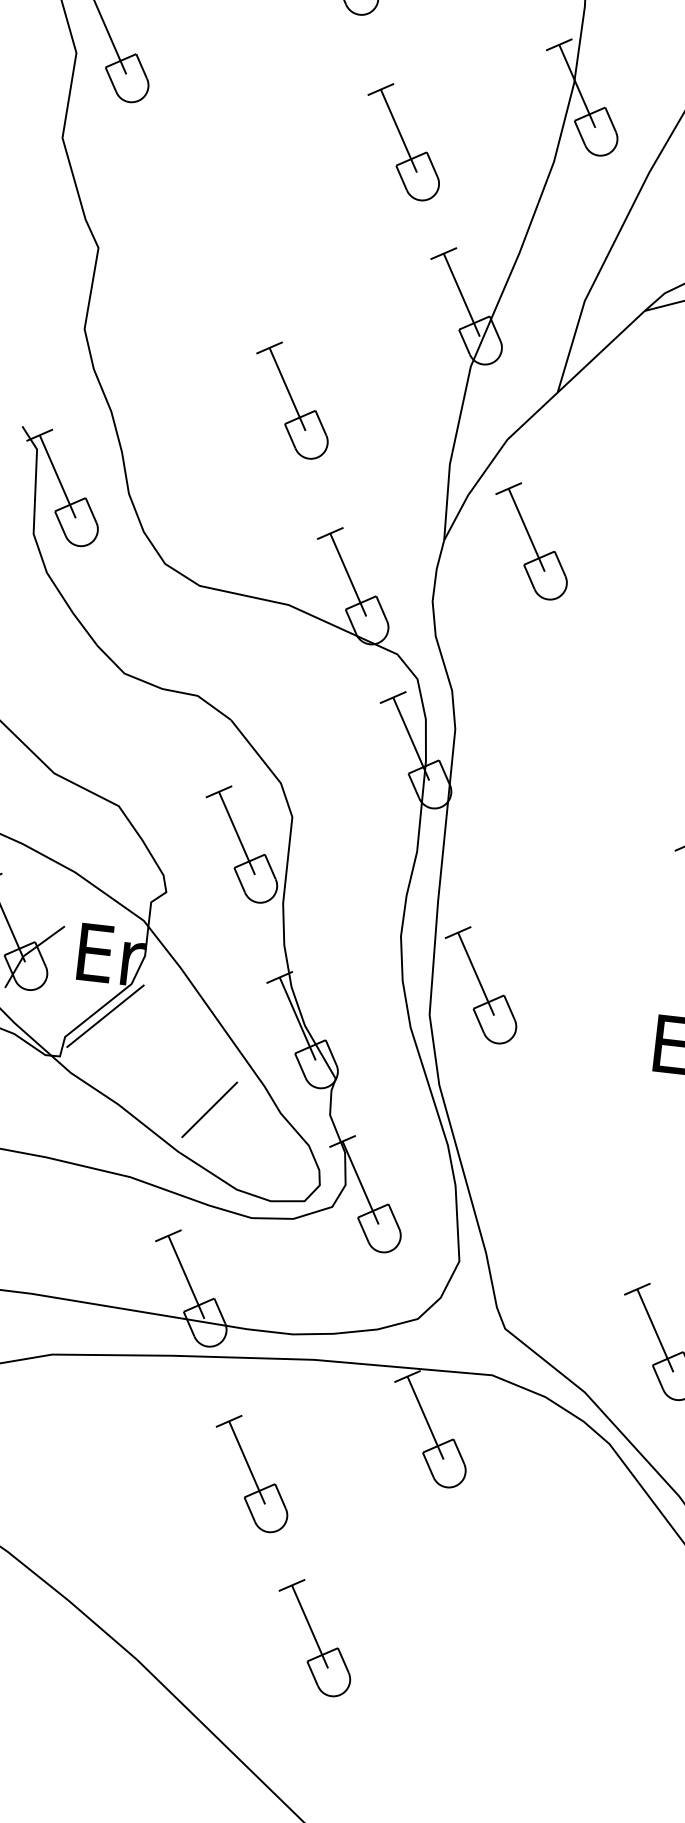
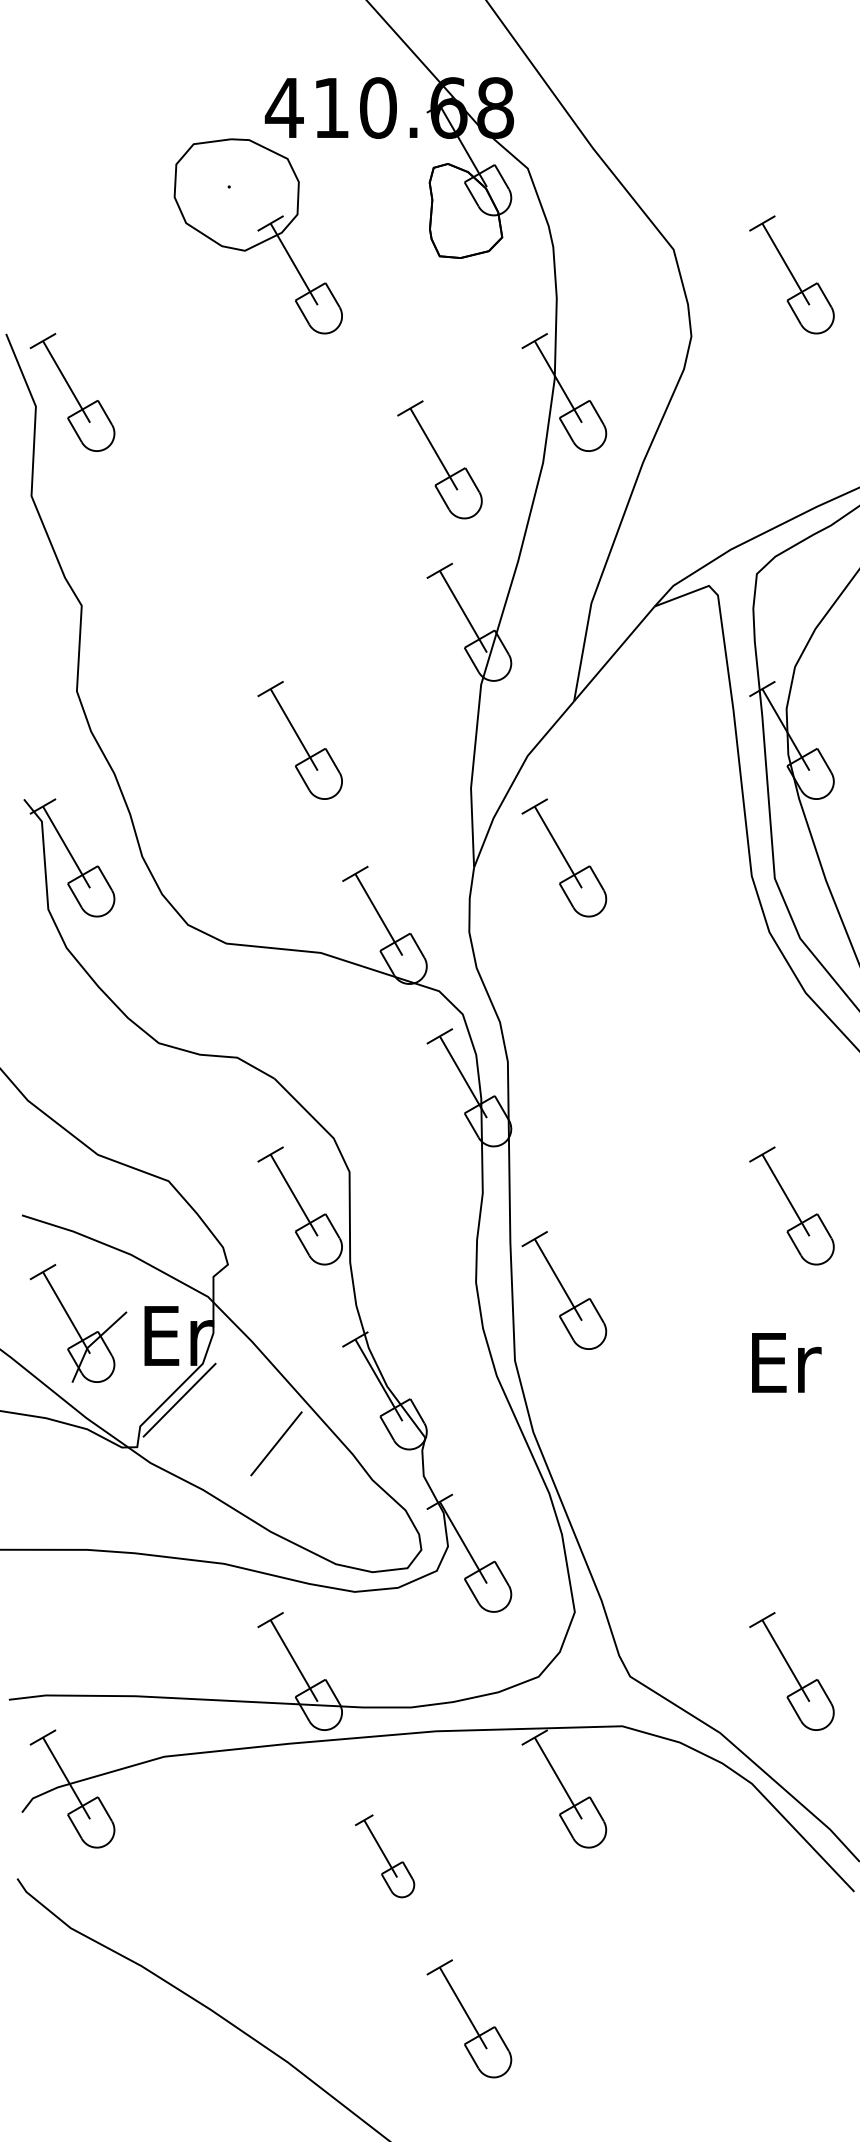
part: (403, 141) -> (439, 459), moved
part: (480, 984) -> (564, 1290), moved
line: (209, 1109) -> (276, 1443), moved
part: (251, 1472) -> (384, 1855), size x0.7

